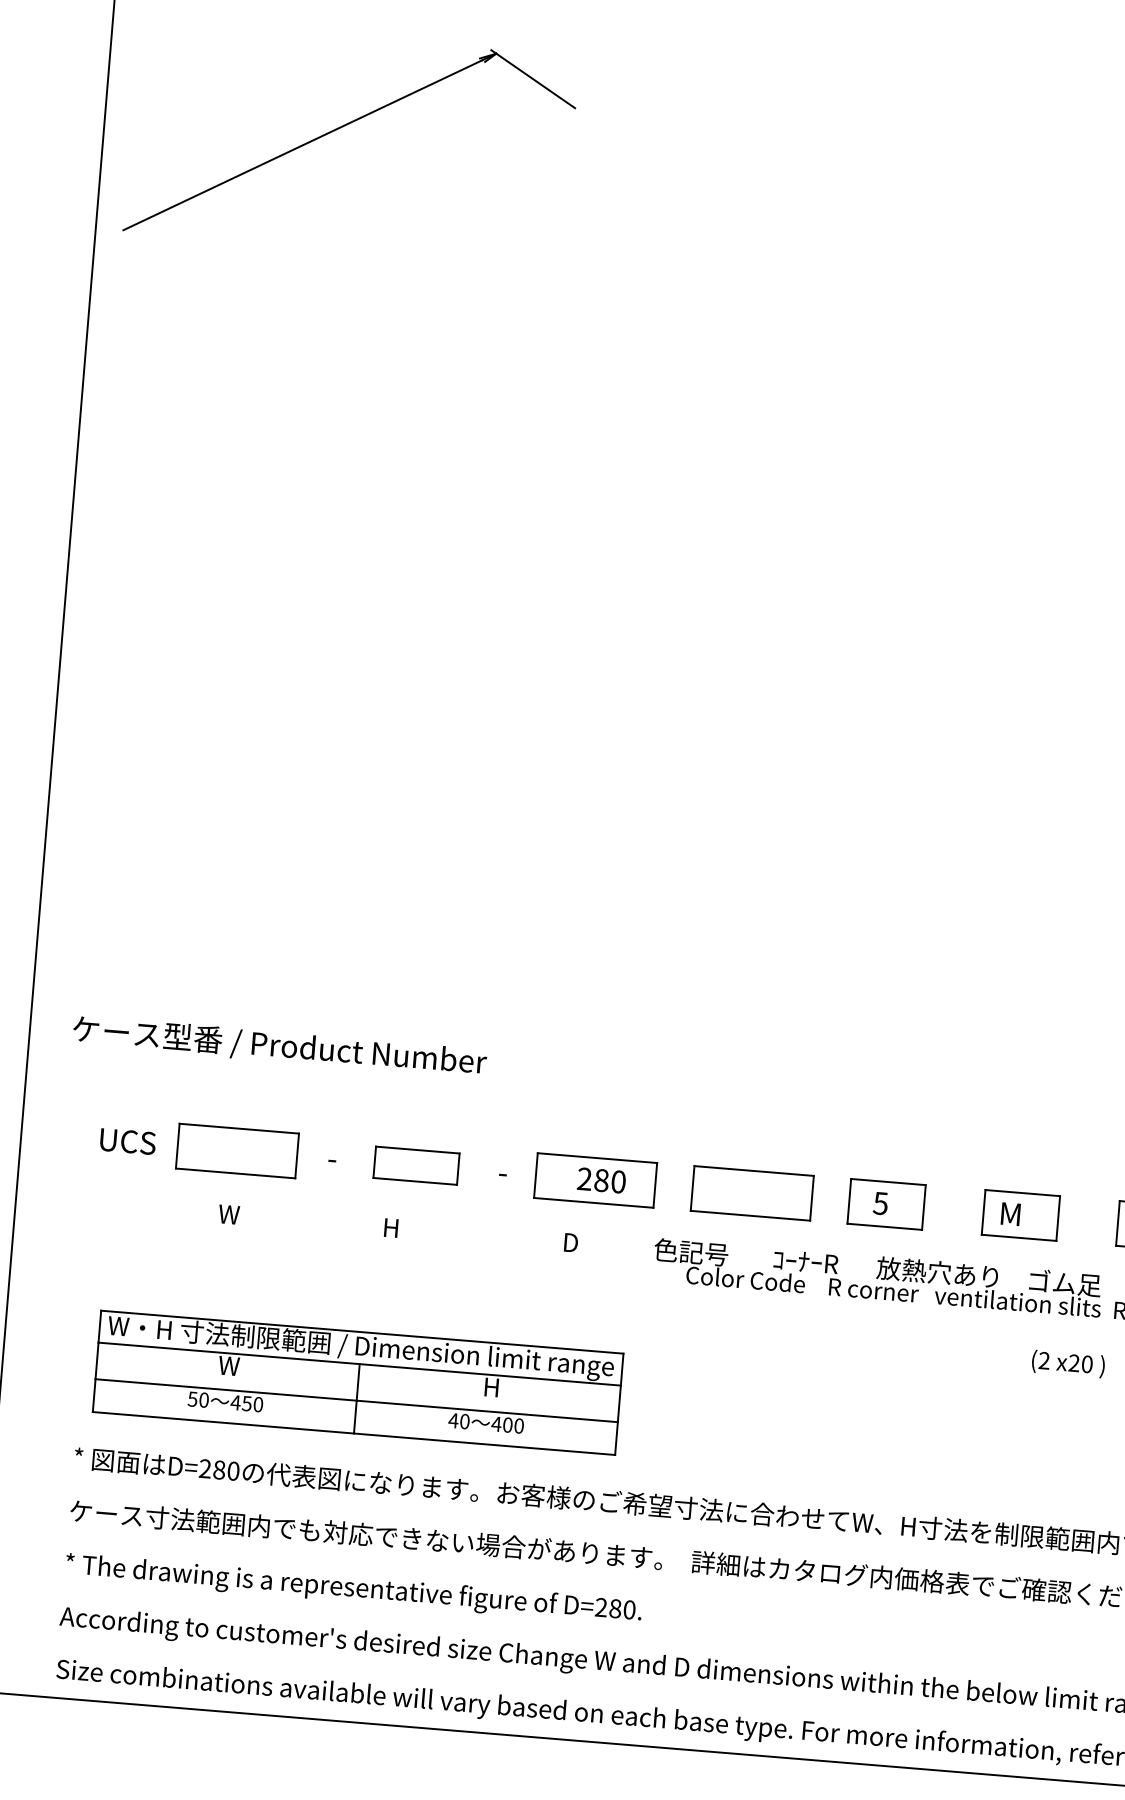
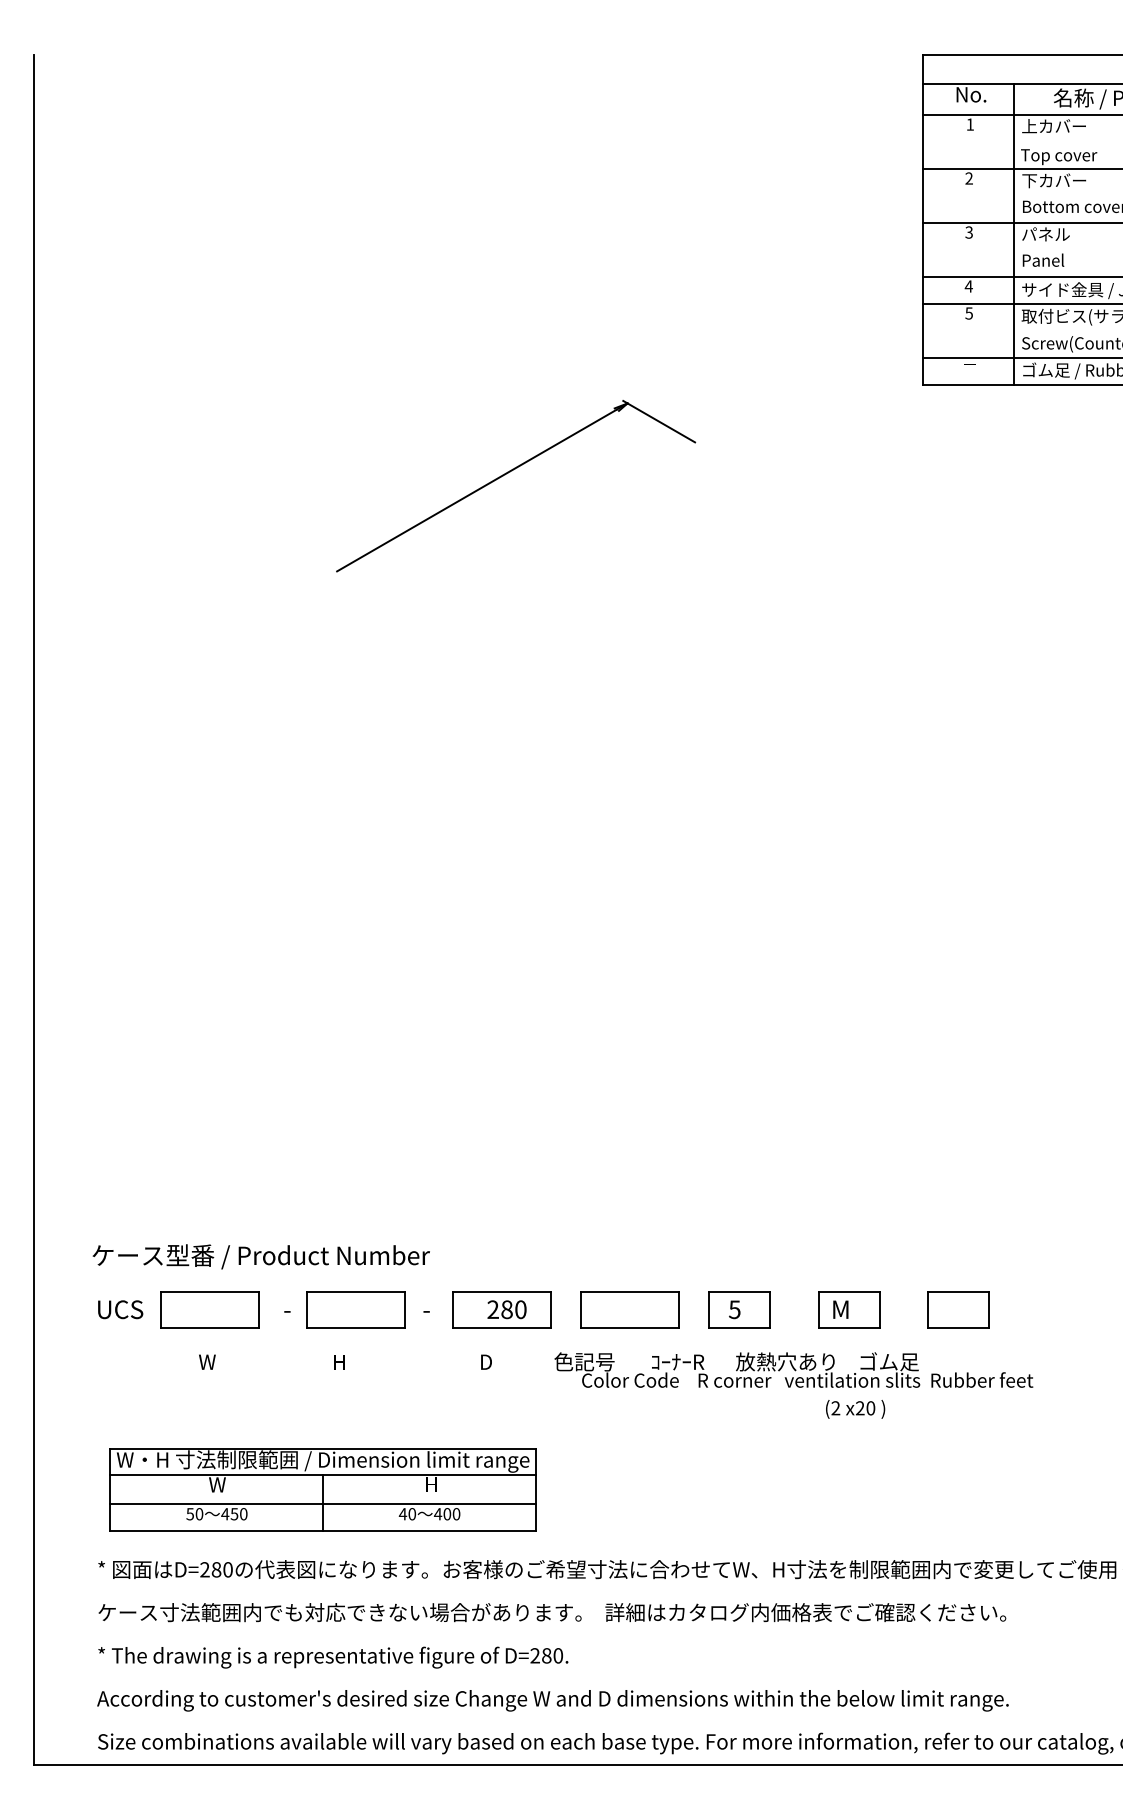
part: (345, 126) -> (510, 472), moved
text: (278, 1046) -> (260, 1256), moved
part: (415, 1165) -> (355, 1309), size x1.43
text: (1068, 1364) -> (855, 1409), moved

